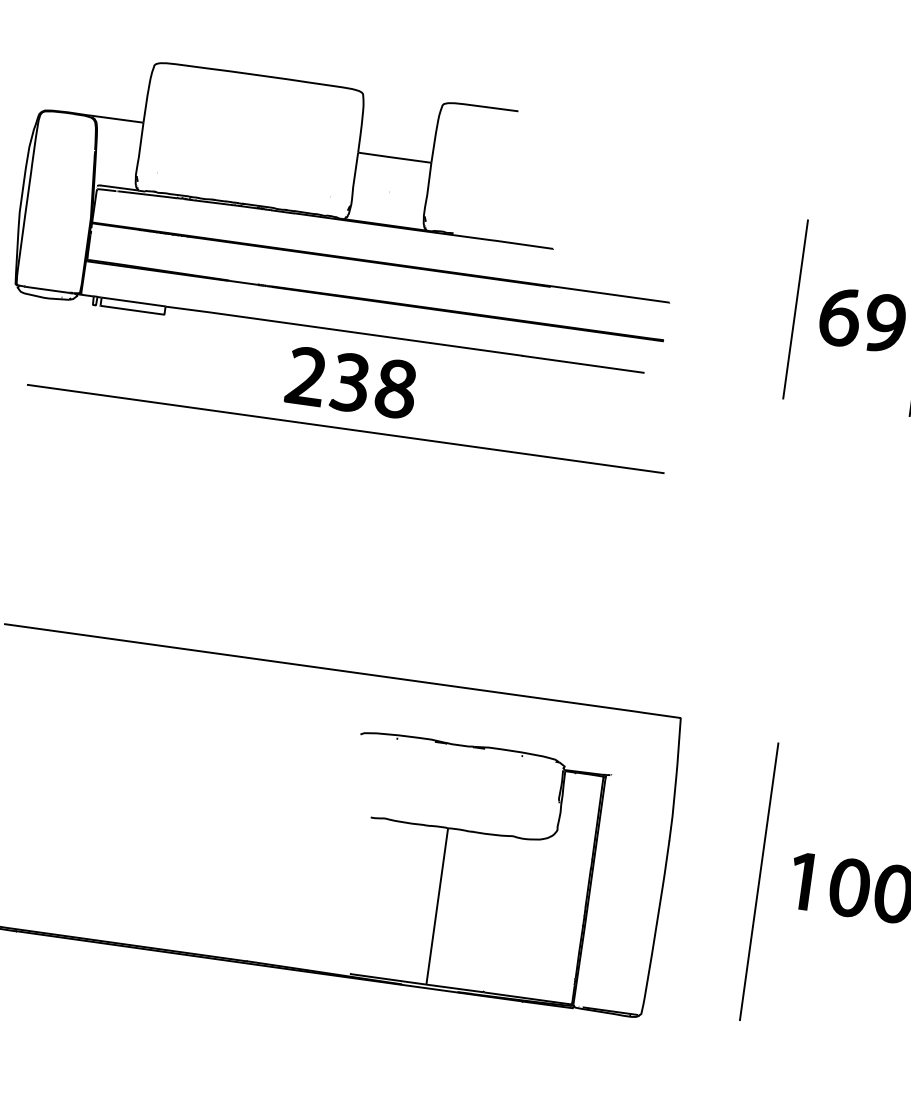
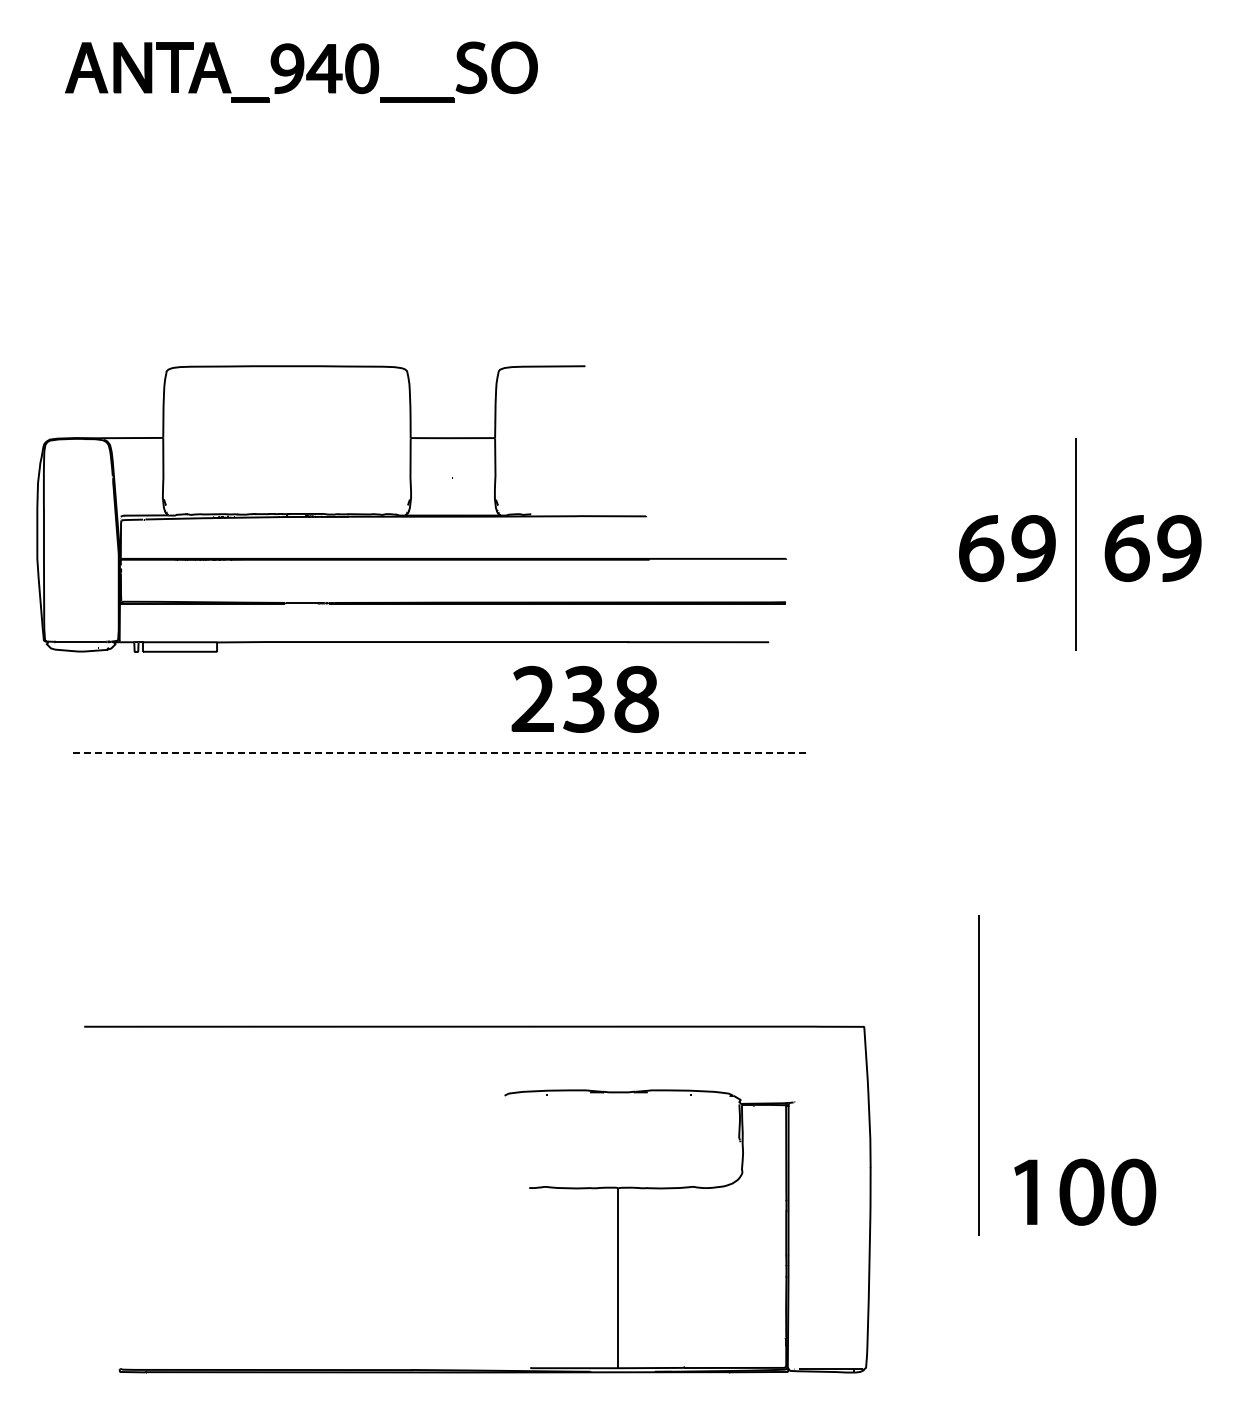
line: (795, 309) -> (929, 546), removed
part: (350, 381) -> (584, 698), moved
line: (346, 429) -> (440, 752), solid -> dashed
line: (759, 881) -> (978, 1075), moved

